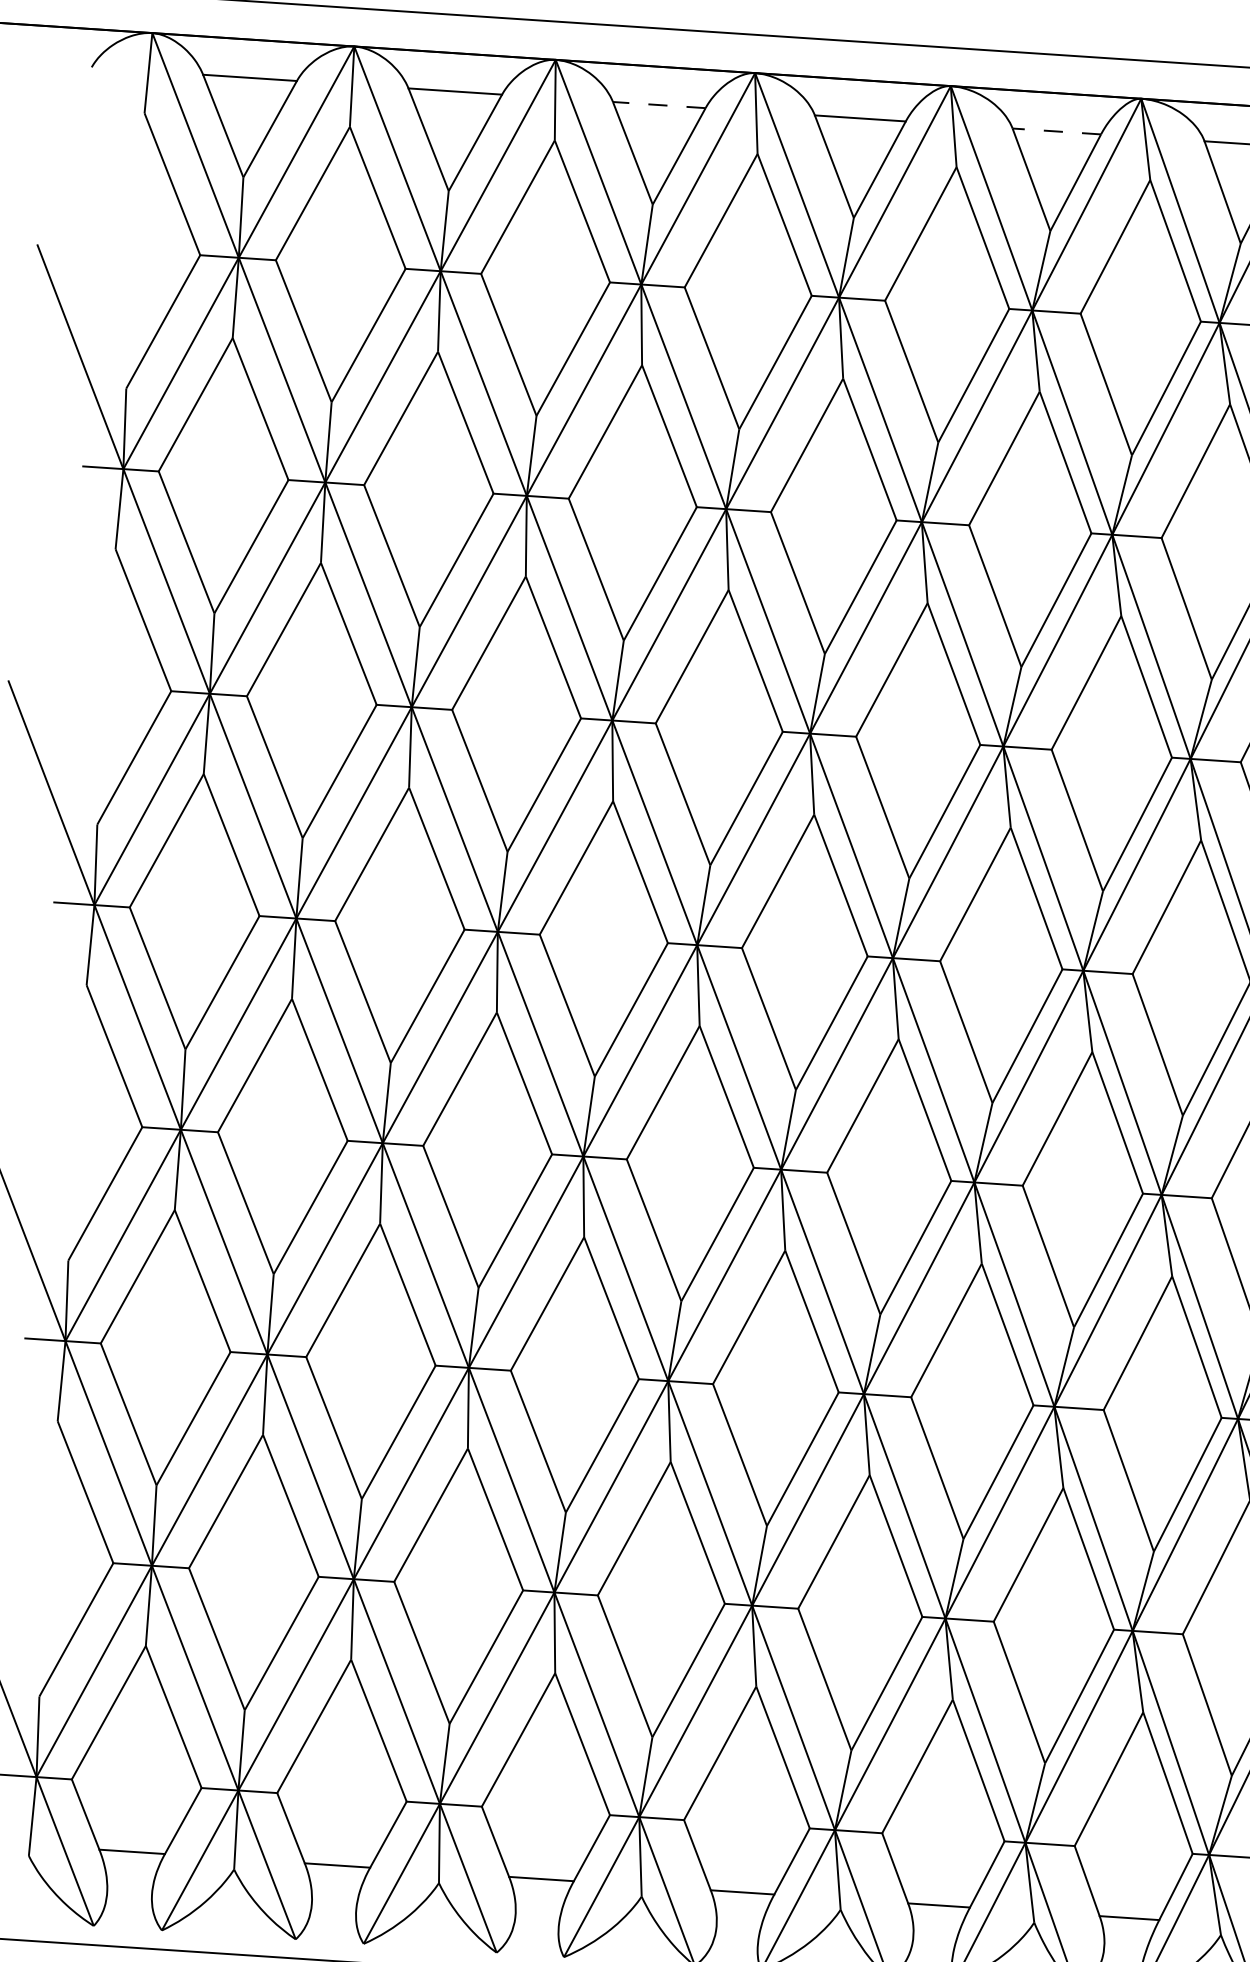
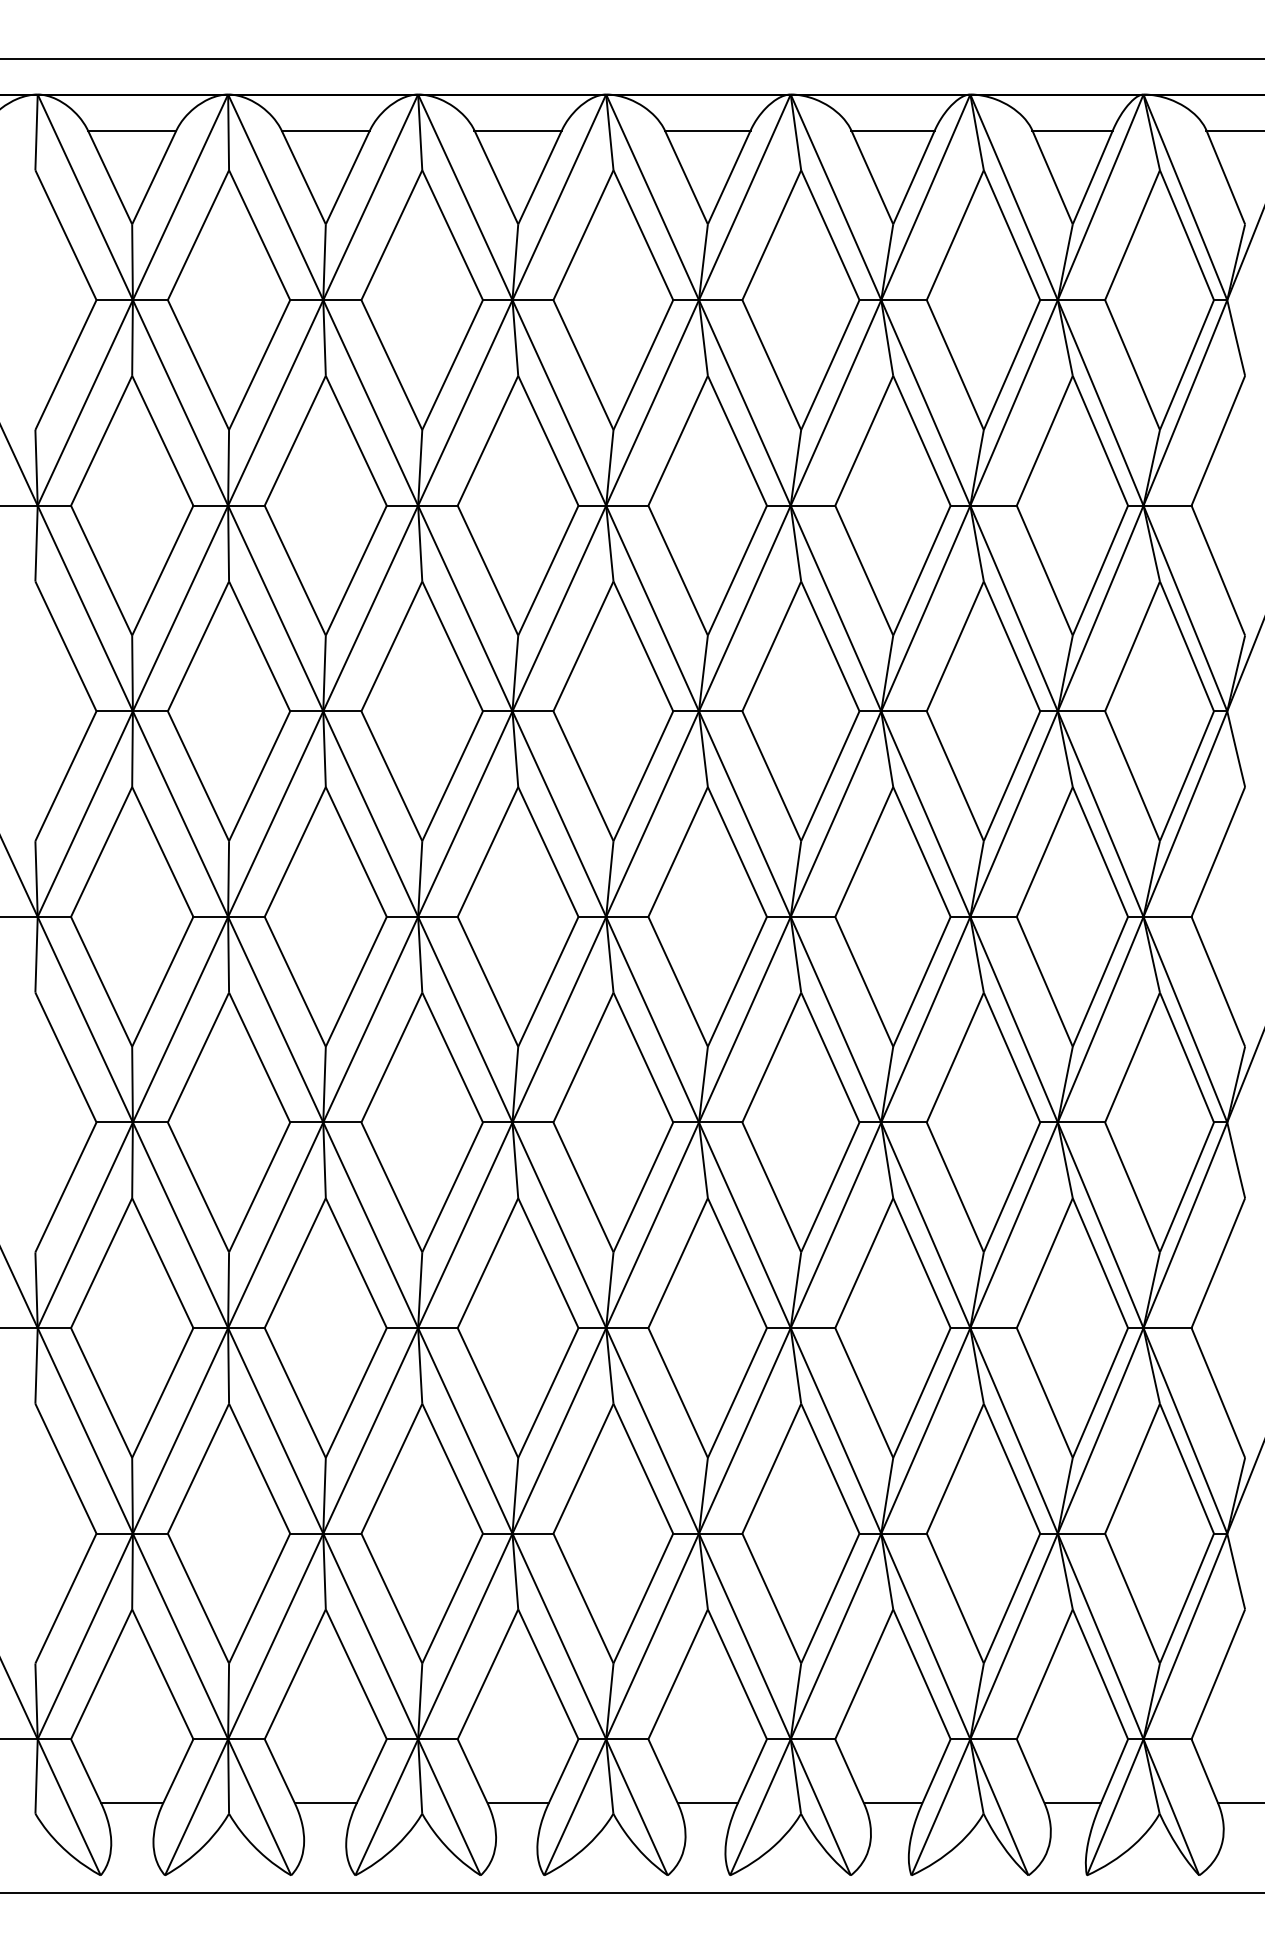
line: (659, 105) -> (518, 130), dashed -> solid
line: (1057, 131) -> (893, 130), dashed -> solid

